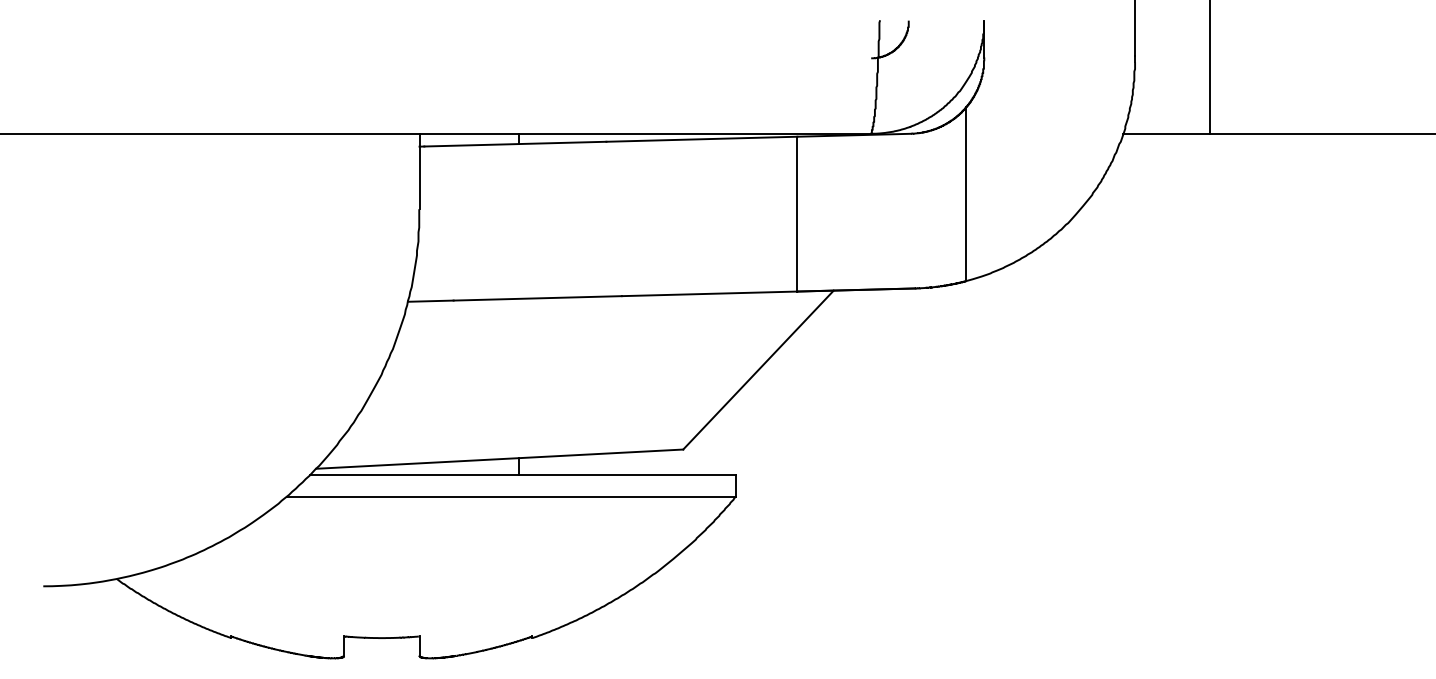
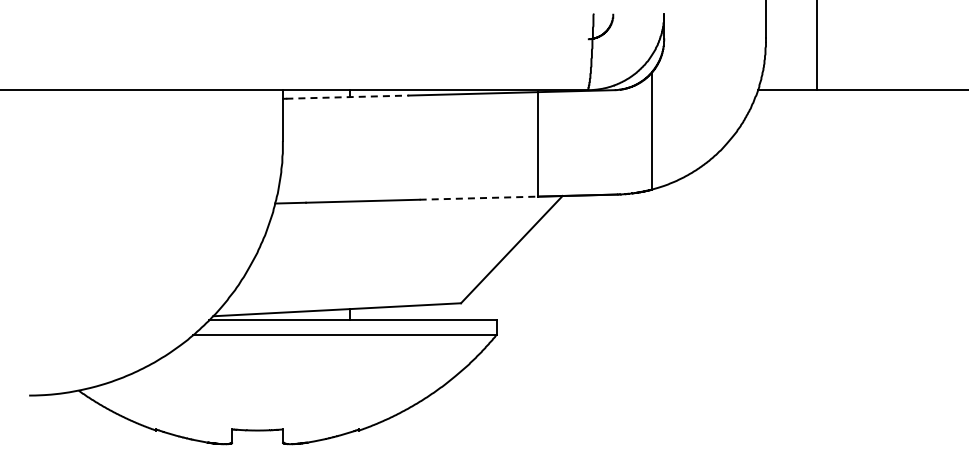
line: (516, 144) -> (348, 97), solid -> dashed
line: (710, 294) -> (479, 198), solid -> dashed

